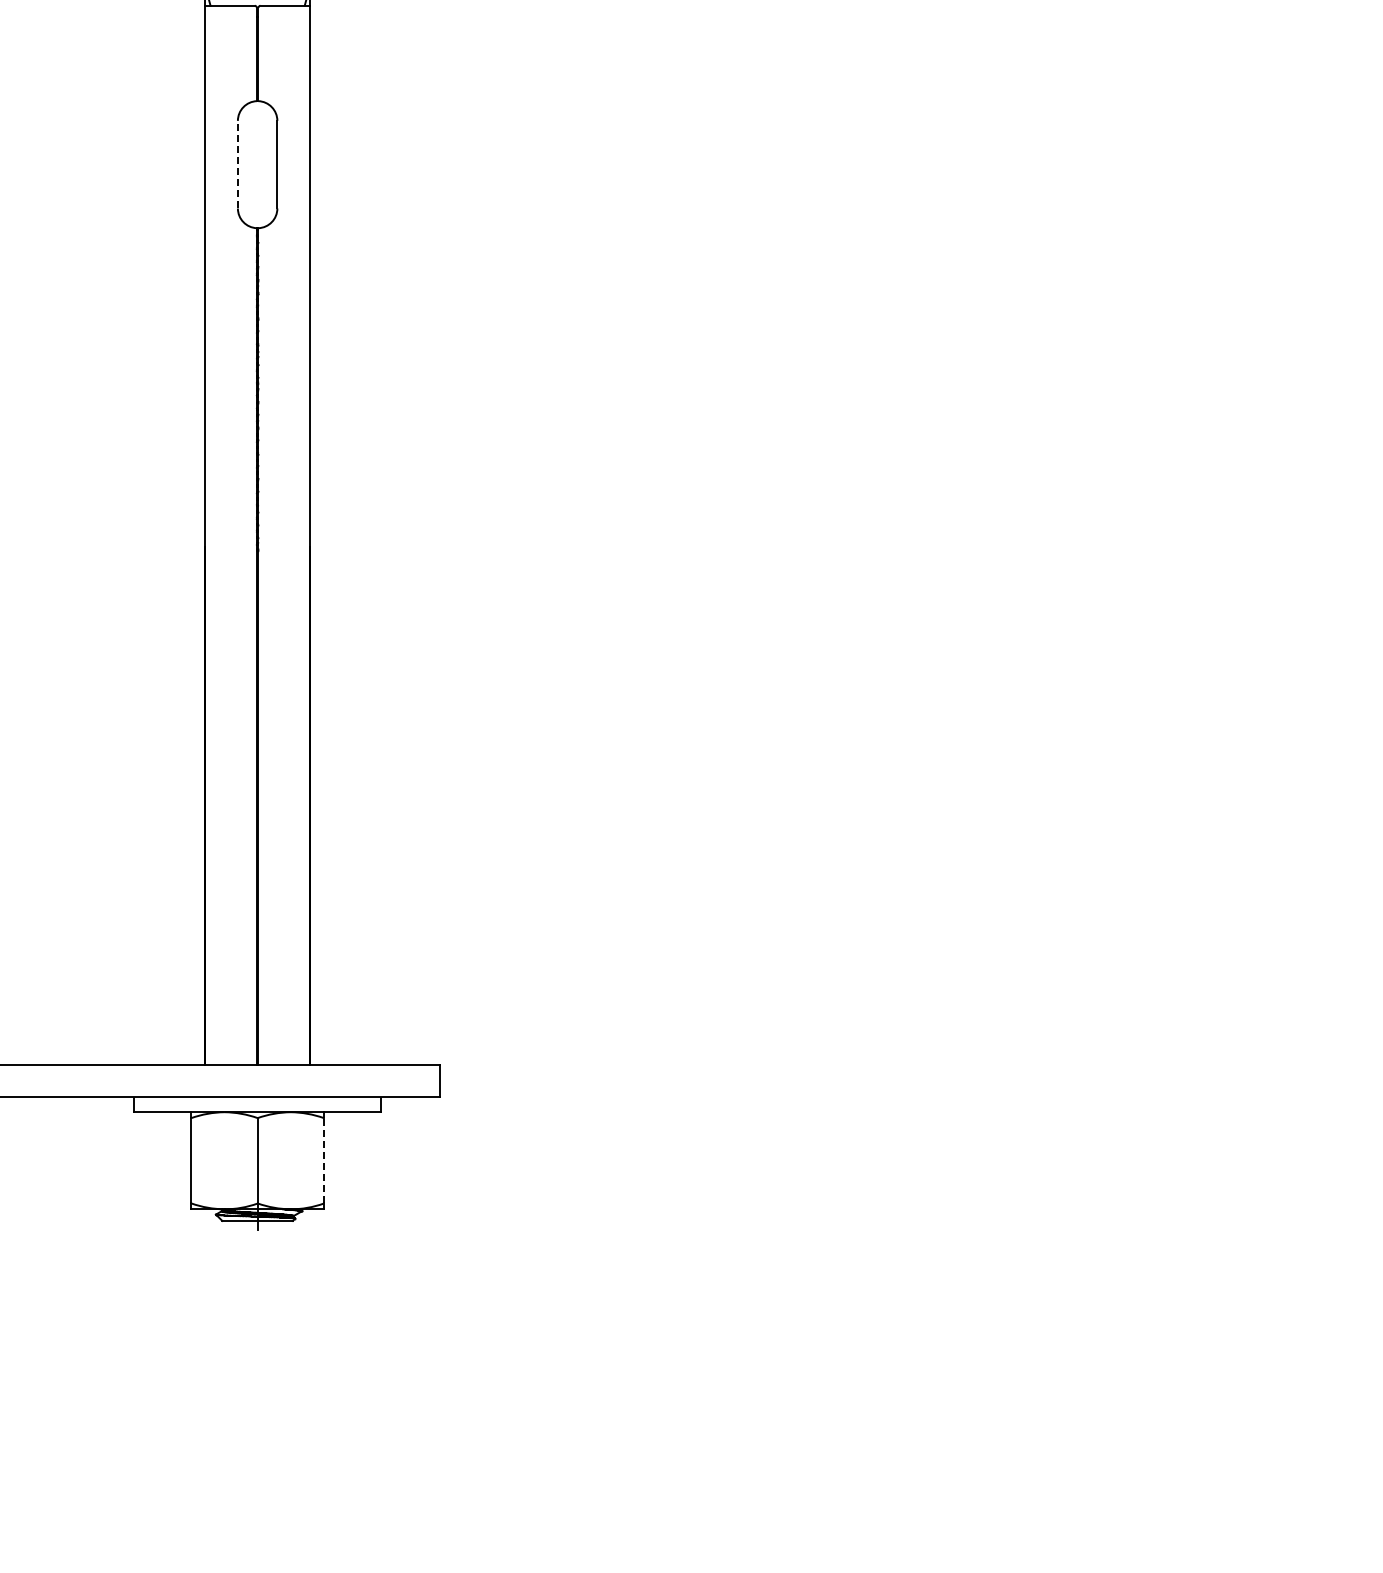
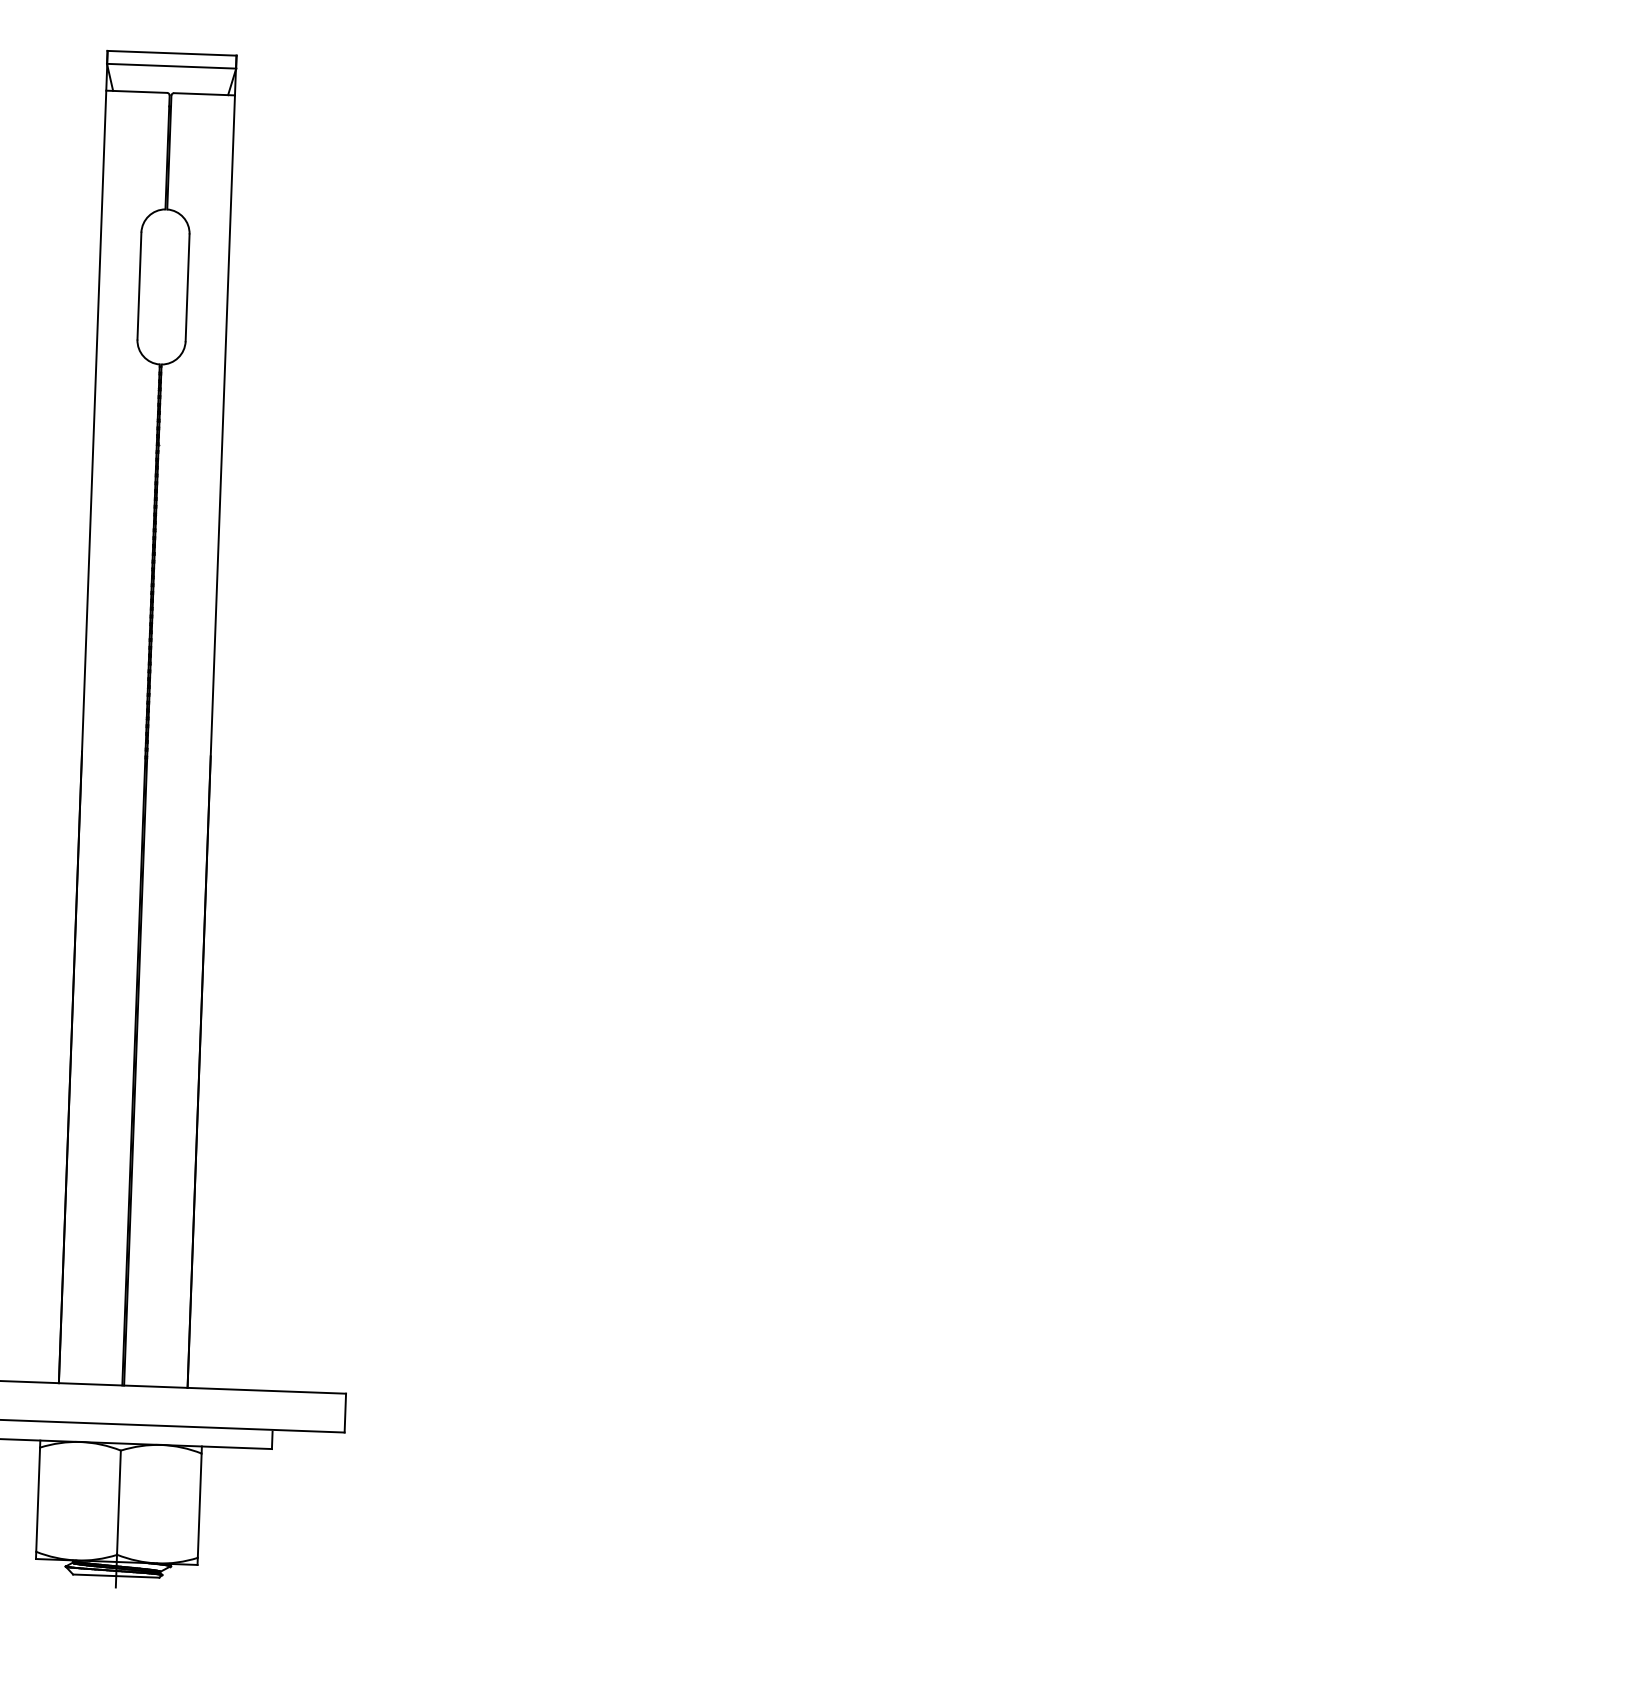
line: (237, 164) -> (138, 285), dashed -> solid
line: (323, 1160) -> (199, 1505), dashed -> solid

